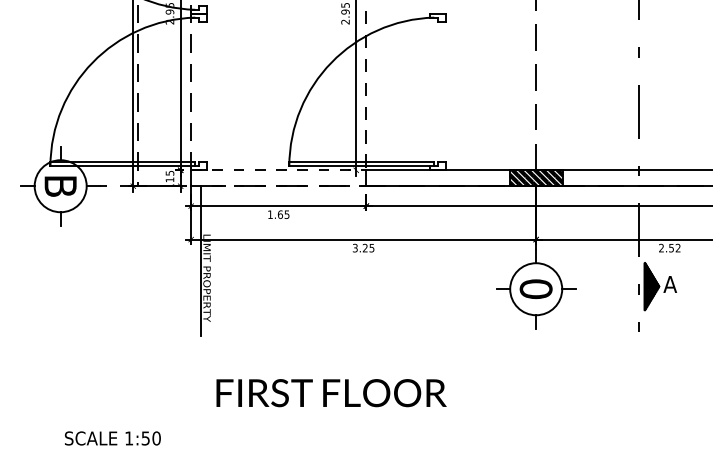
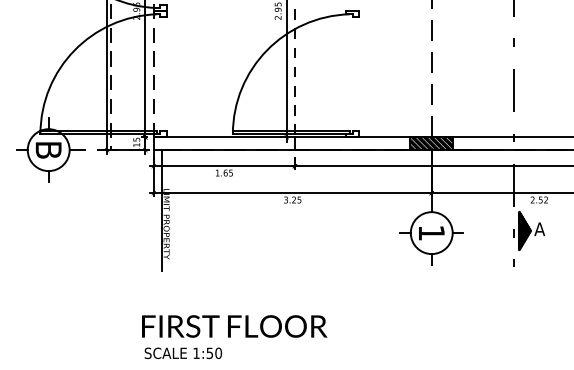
line: (278, 170) -> (224, 137), dashed -> solid
line: (278, 186) -> (224, 150), dashed -> solid
text: (535, 289) -> (431, 233), 0 -> 1
text: (331, 393) -> (234, 326), moved
text: (112, 438) -> (183, 353), moved

